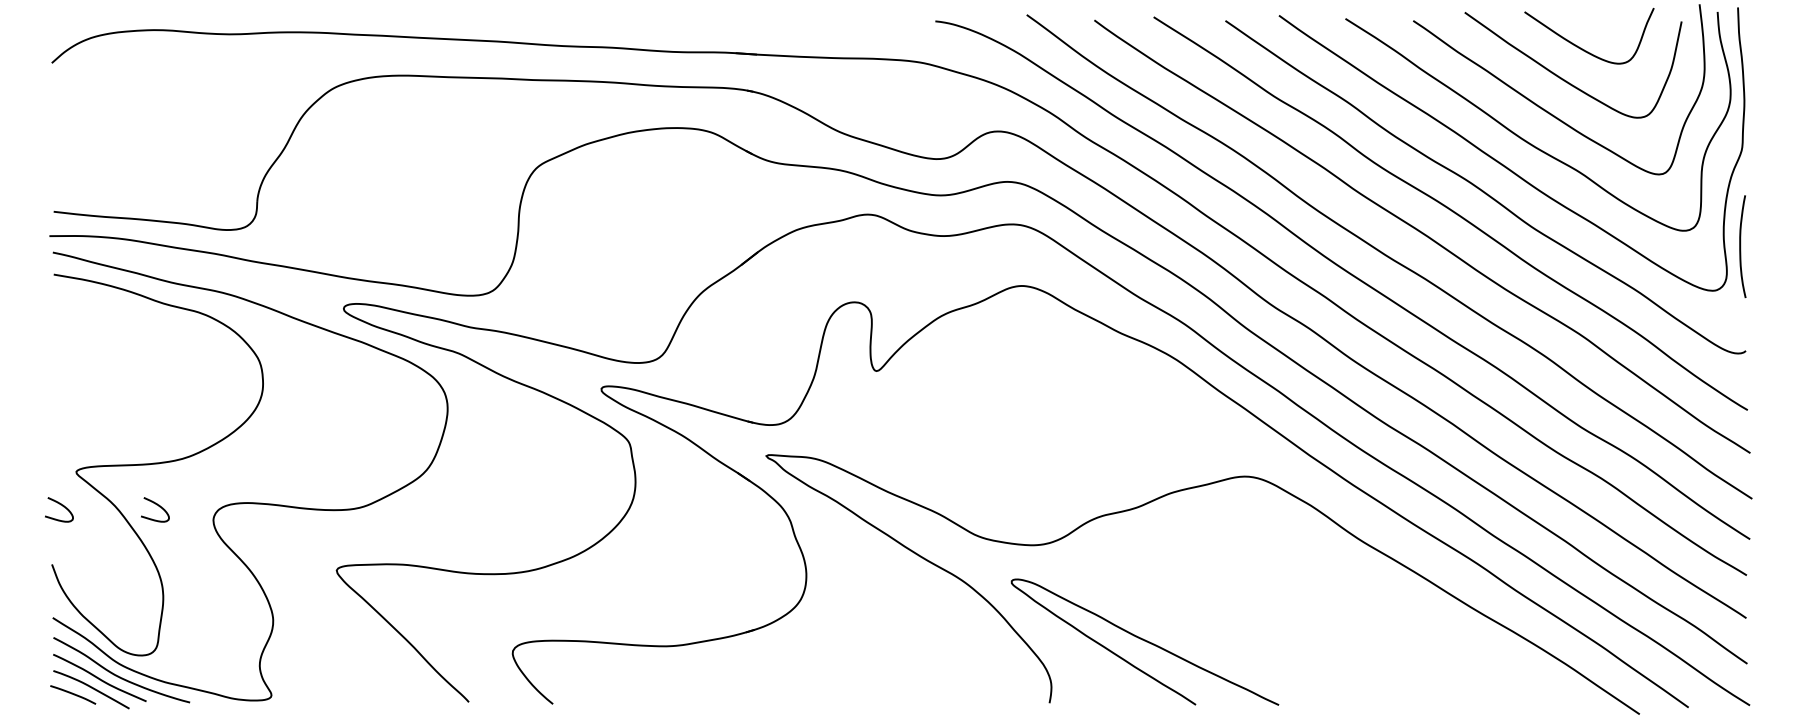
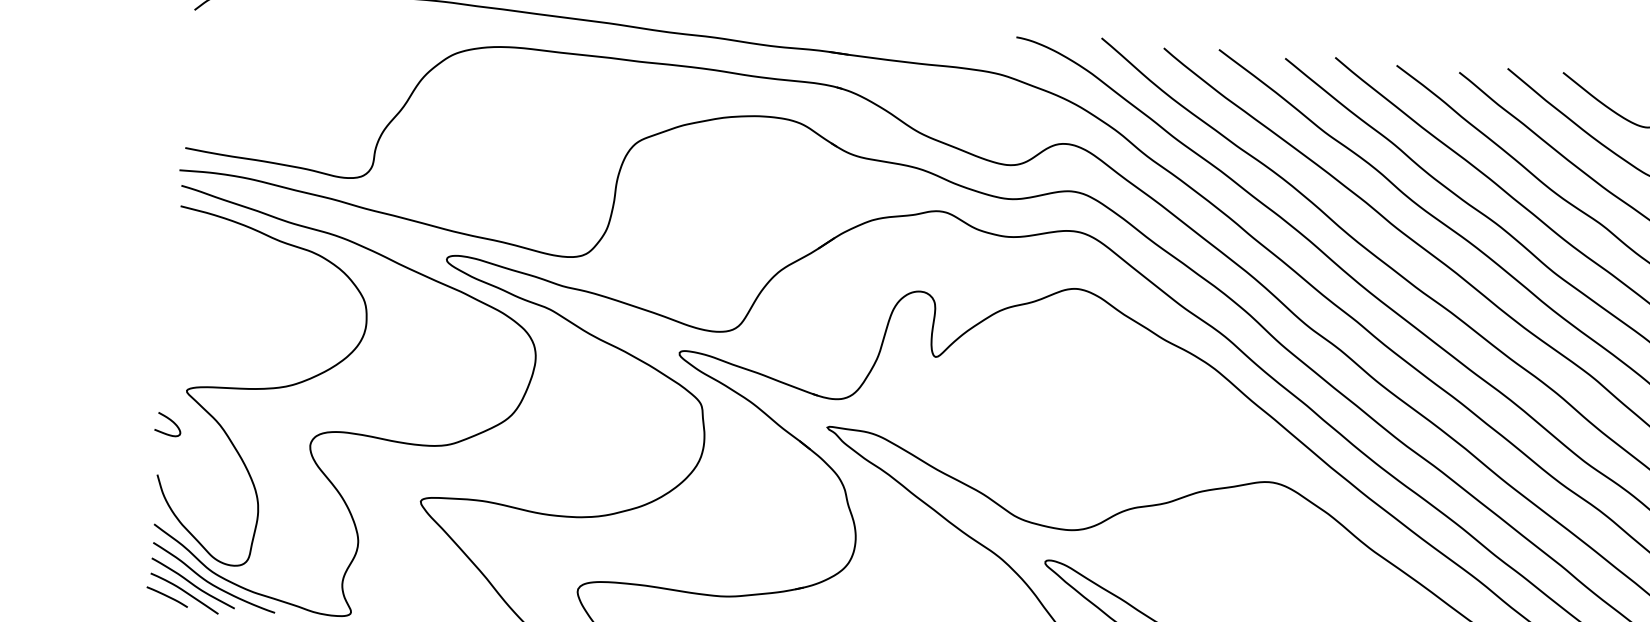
curve: (156, 505) -> (258, 427), removed

